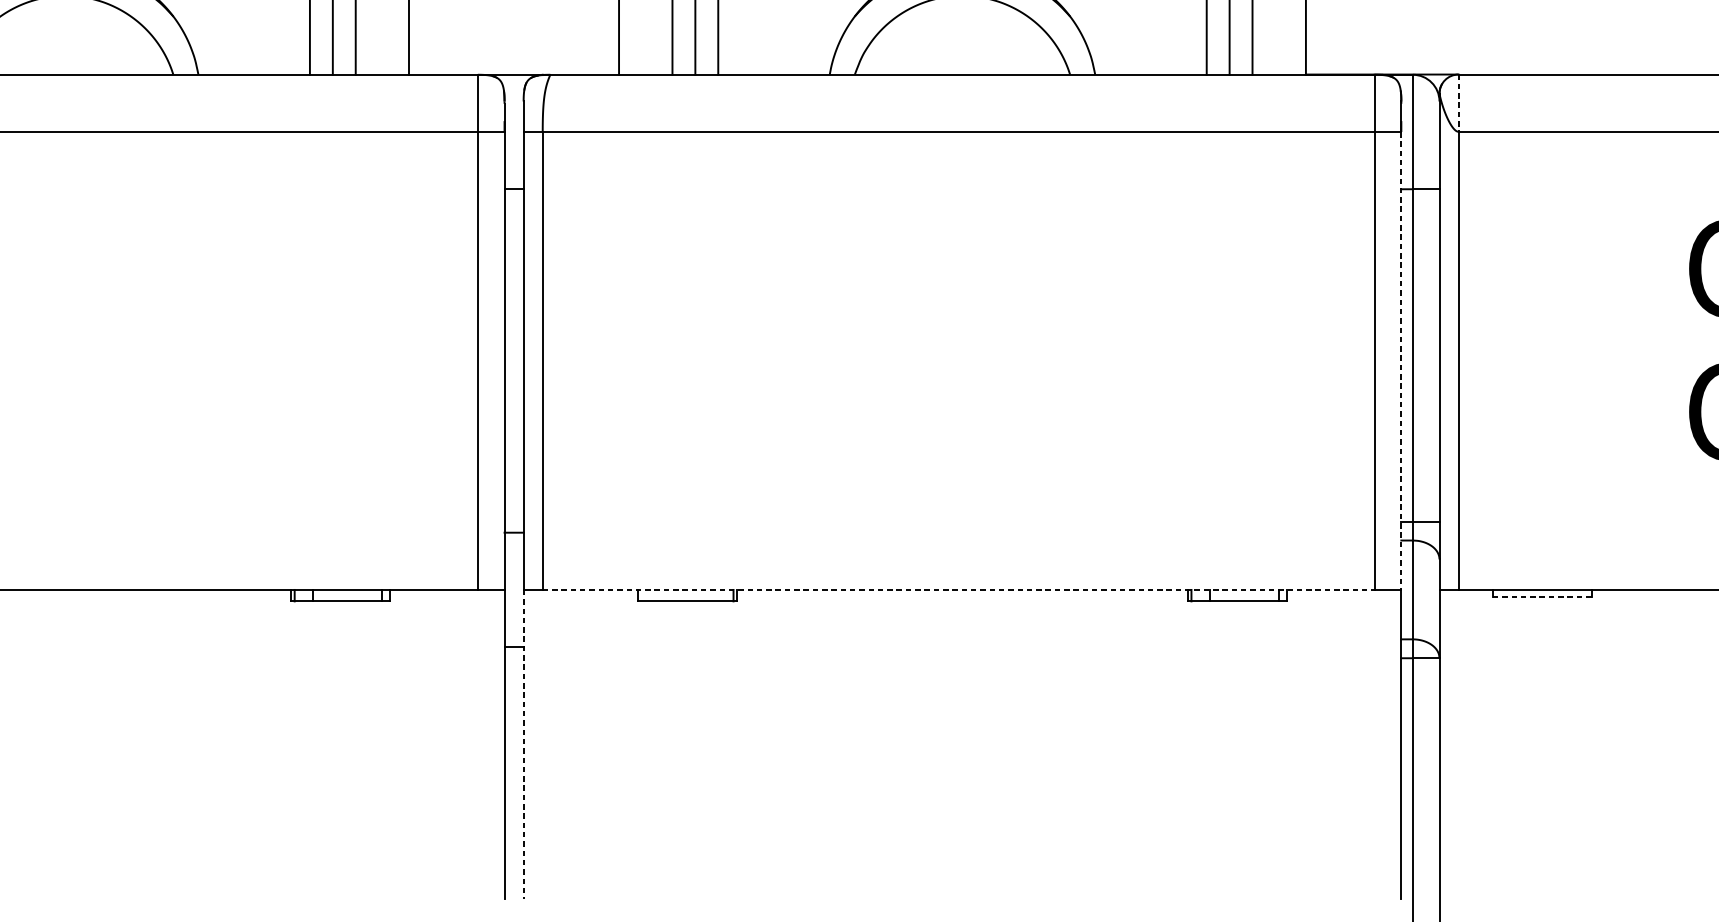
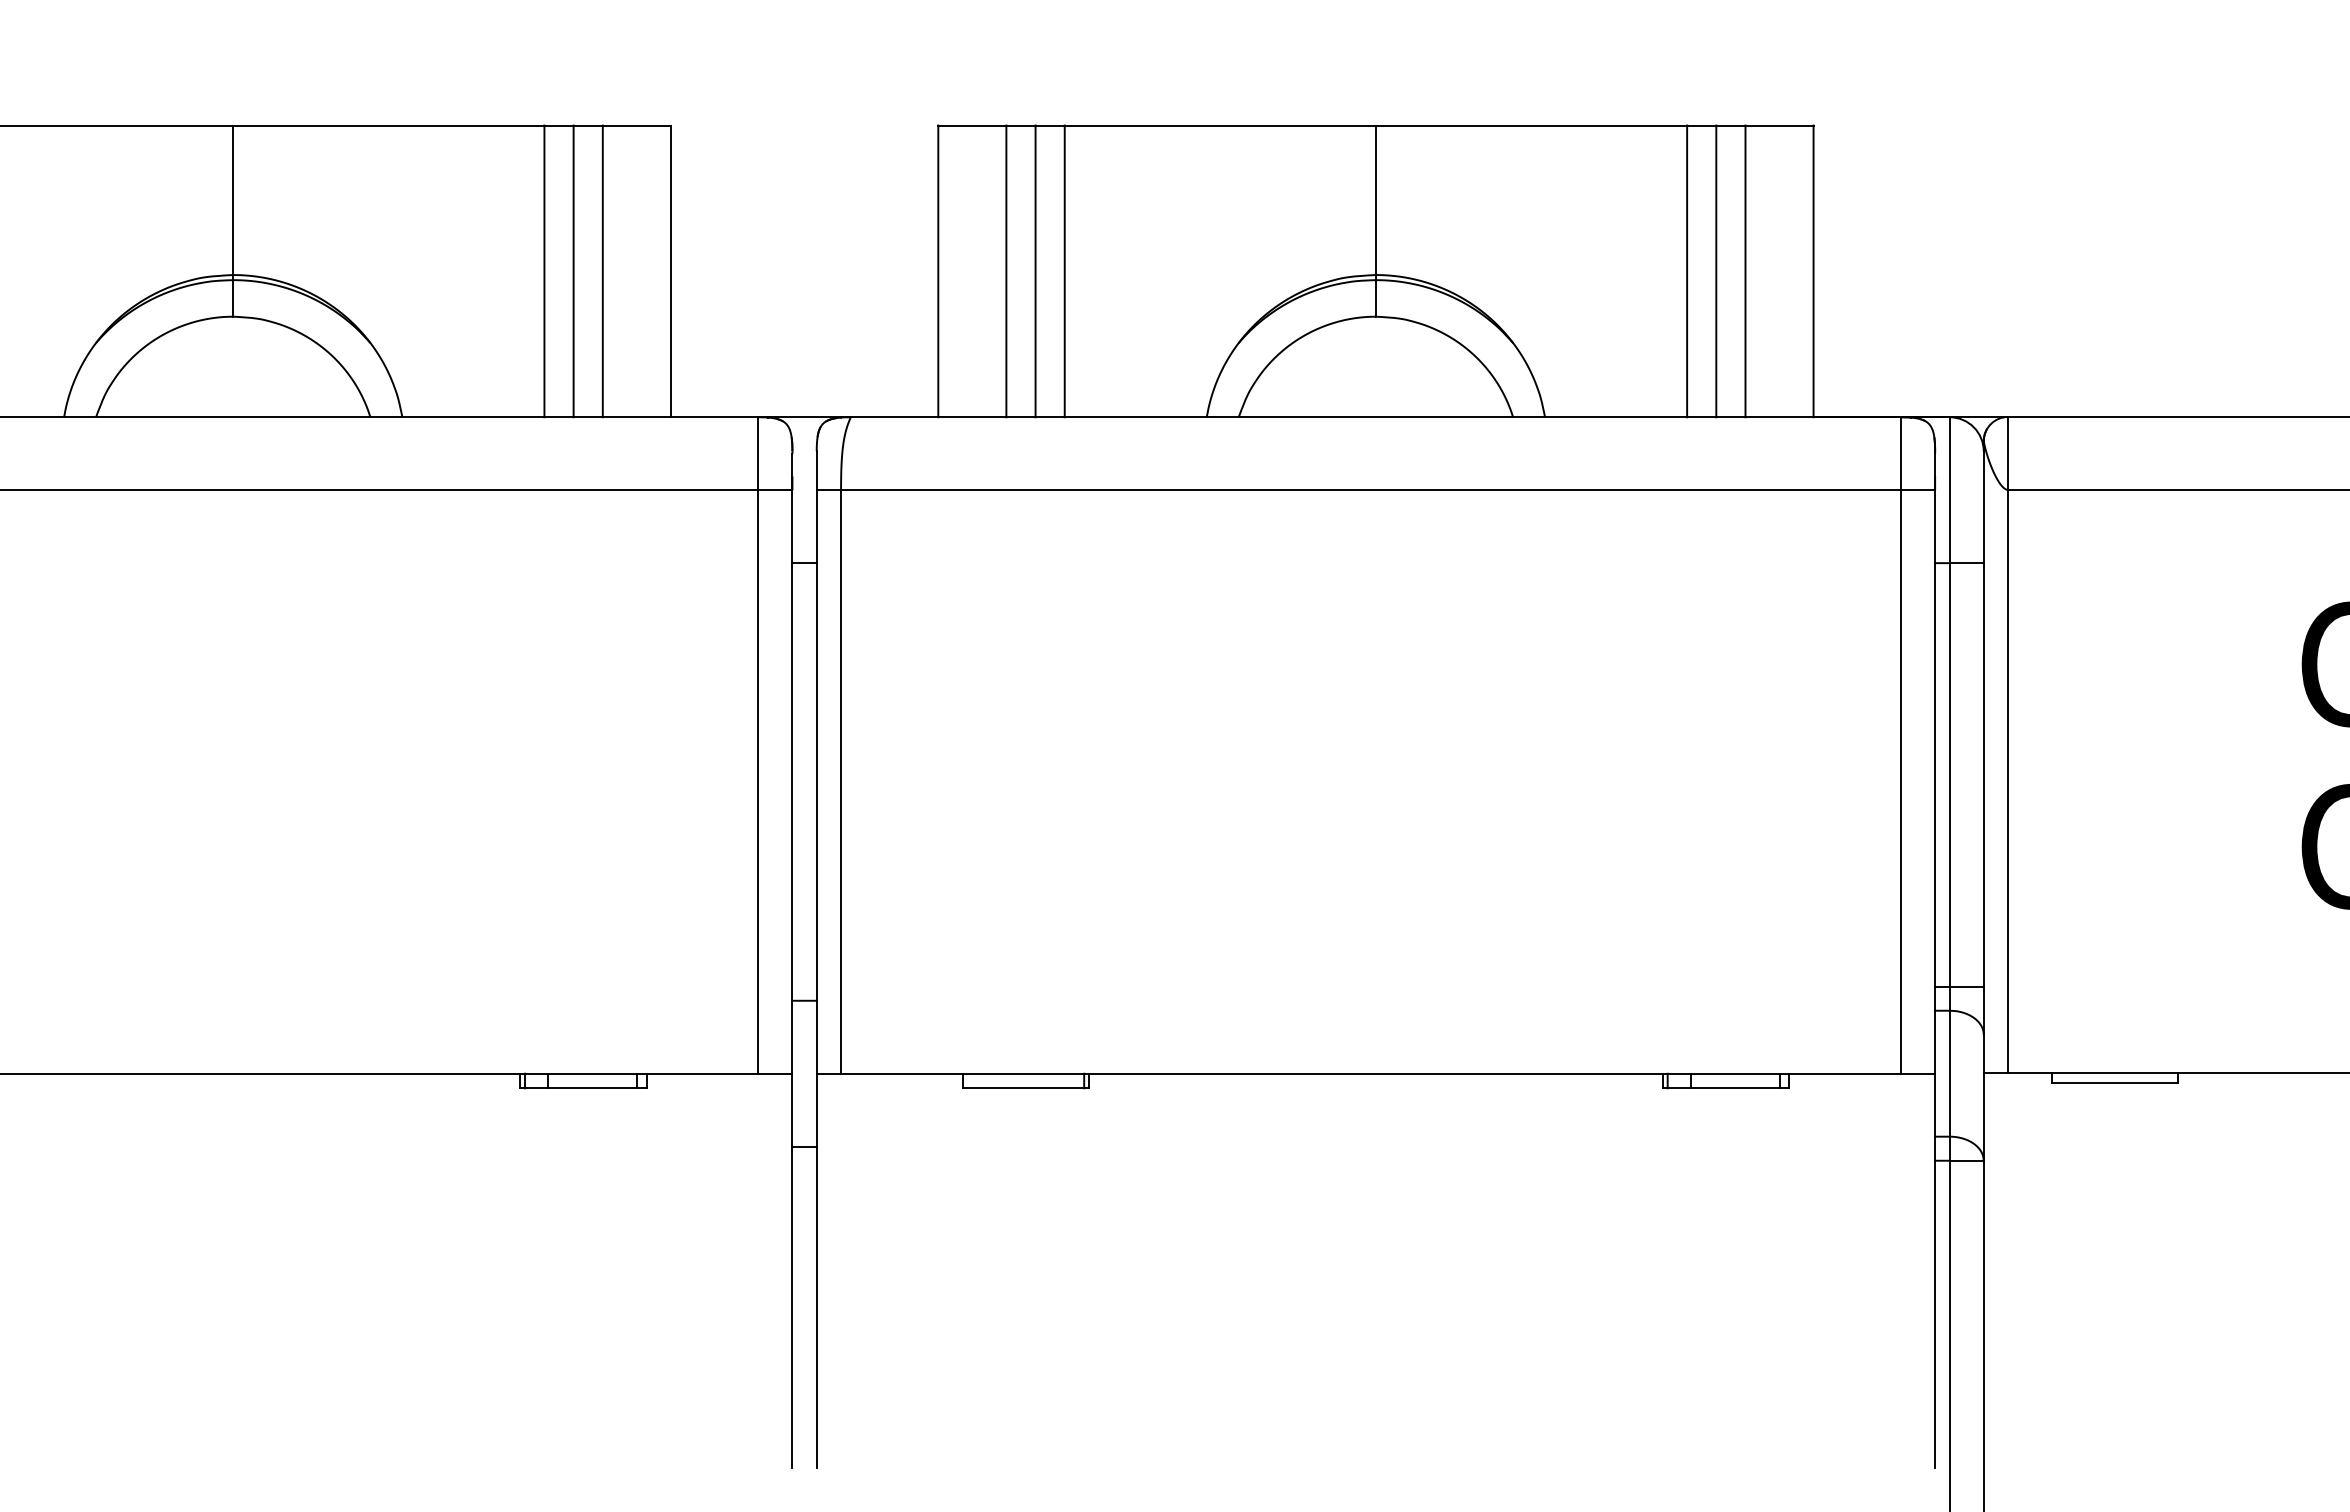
line: (1458, 103) -> (2008, 453), dashed -> solid
line: (1401, 360) -> (1935, 781), dashed -> solid
line: (959, 589) -> (1371, 1073), dashed -> solid
line: (1542, 597) -> (2115, 1083), dashed -> solid
line: (523, 744) -> (816, 1270), dashed -> solid

